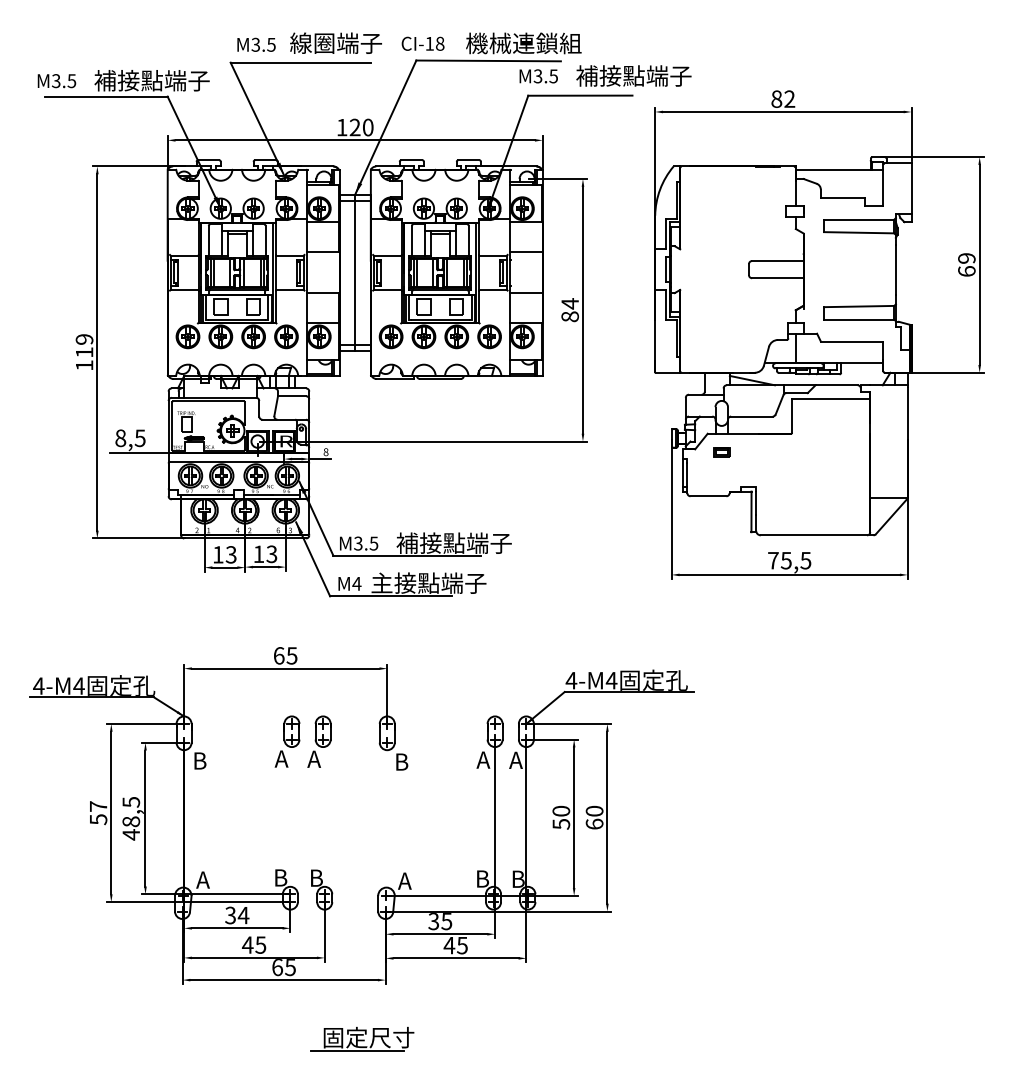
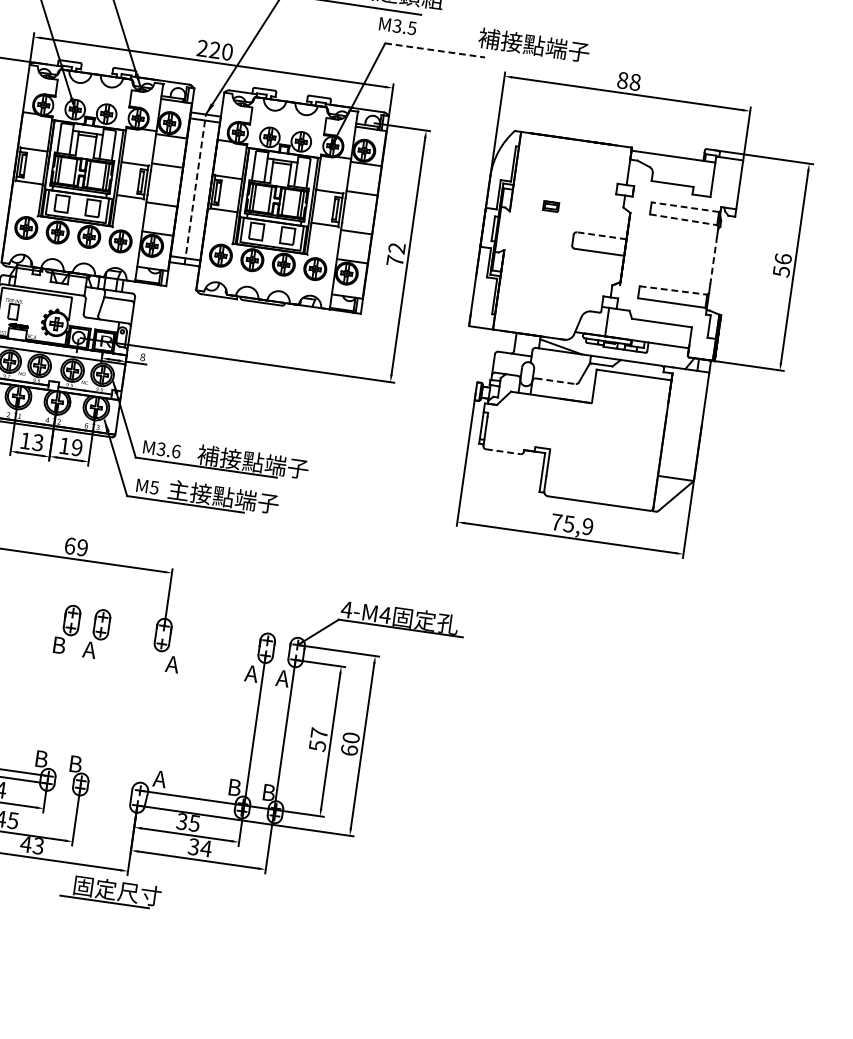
text: (633, 75) -> (533, 44), moved
line: (580, 95) -> (435, 50), solid -> dashed
text: (789, 98) -> (635, 81), 82 -> 88
text: (341, 127) -> (201, 48), 120 -> 220
line: (858, 219) -> (684, 206), solid -> dashed
line: (859, 232) -> (683, 219), solid -> dashed
line: (777, 261) -> (601, 236), solid -> dashed
text: (966, 265) -> (781, 265), 69 -> 56
line: (895, 270) -> (713, 260), solid -> dashed
line: (355, 272) -> (195, 189), solid -> dashed
line: (859, 306) -> (673, 290), solid -> dashed
text: (569, 310) -> (395, 254), 84 -> 72
line: (751, 416) -> (555, 381), solid -> dashed
part: (721, 452) -> (550, 206), moved
line: (708, 496) -> (503, 451), solid -> dashed
text: (373, 543) -> (175, 451), M3.5 -> M3.6
text: (271, 554) -> (76, 447), 13 -> 19
text: (805, 560) -> (587, 526), 75,5 -> 75,9
text: (356, 583) -> (154, 487), M4 -> M5
text: (291, 655) -> (82, 547), 65 -> 69
text: (281, 758) -> (58, 644), A -> B
text: (401, 761) -> (172, 663), B -> A
text: (561, 810) -> (319, 732), 50 -> 57
text: (455, 945) -> (199, 847), 45 -> 34
text: (283, 967) -> (31, 845), 65 -> 43
part: (362, 1038) -> (111, 890), moved

